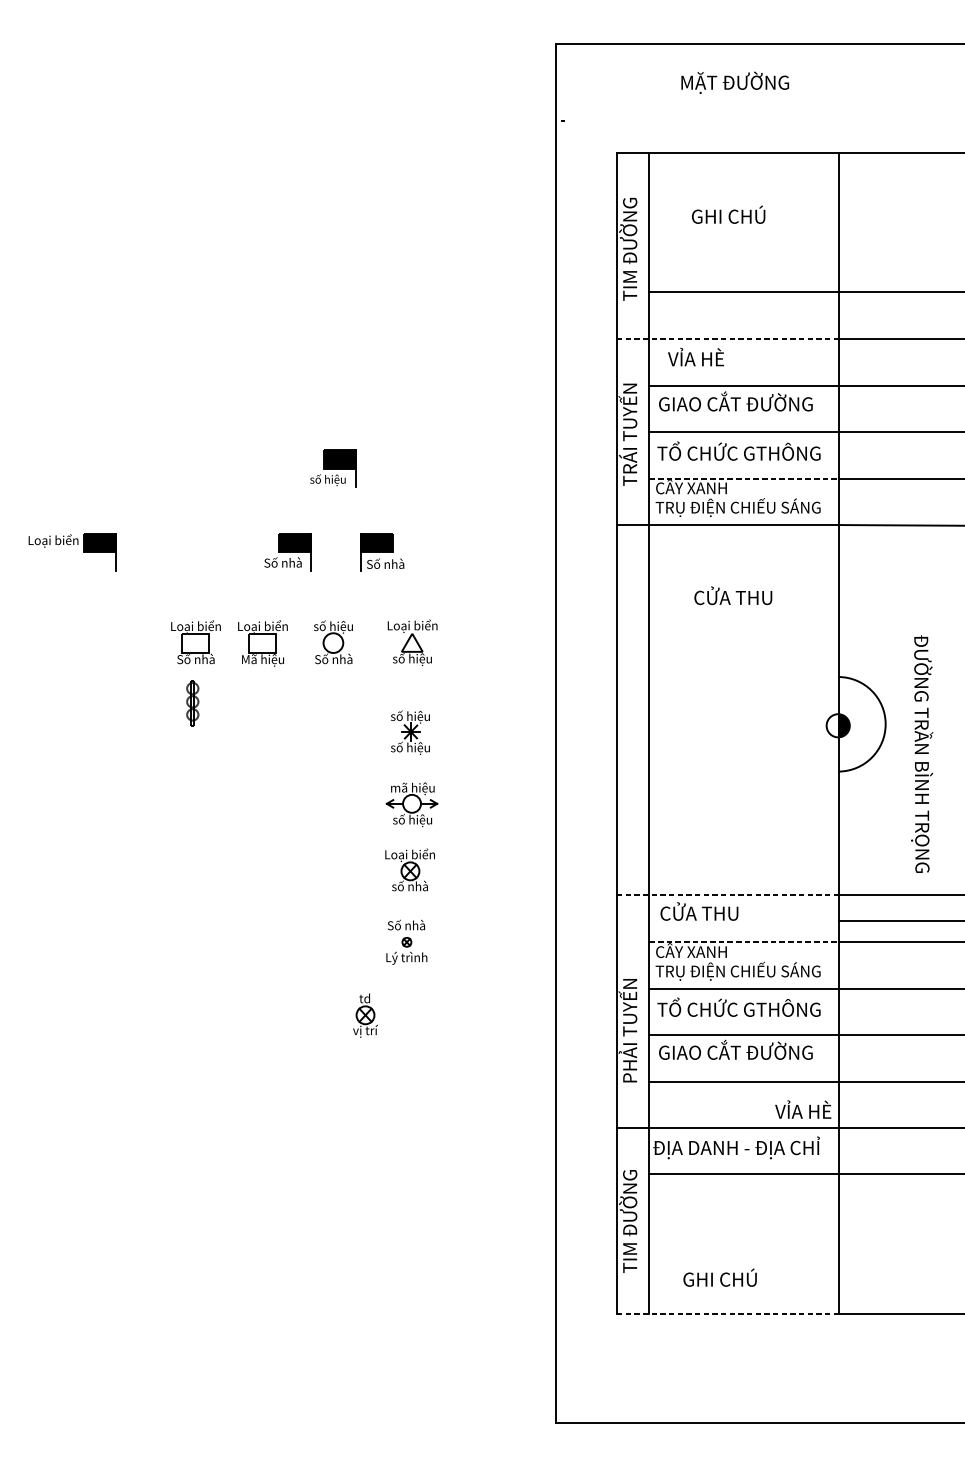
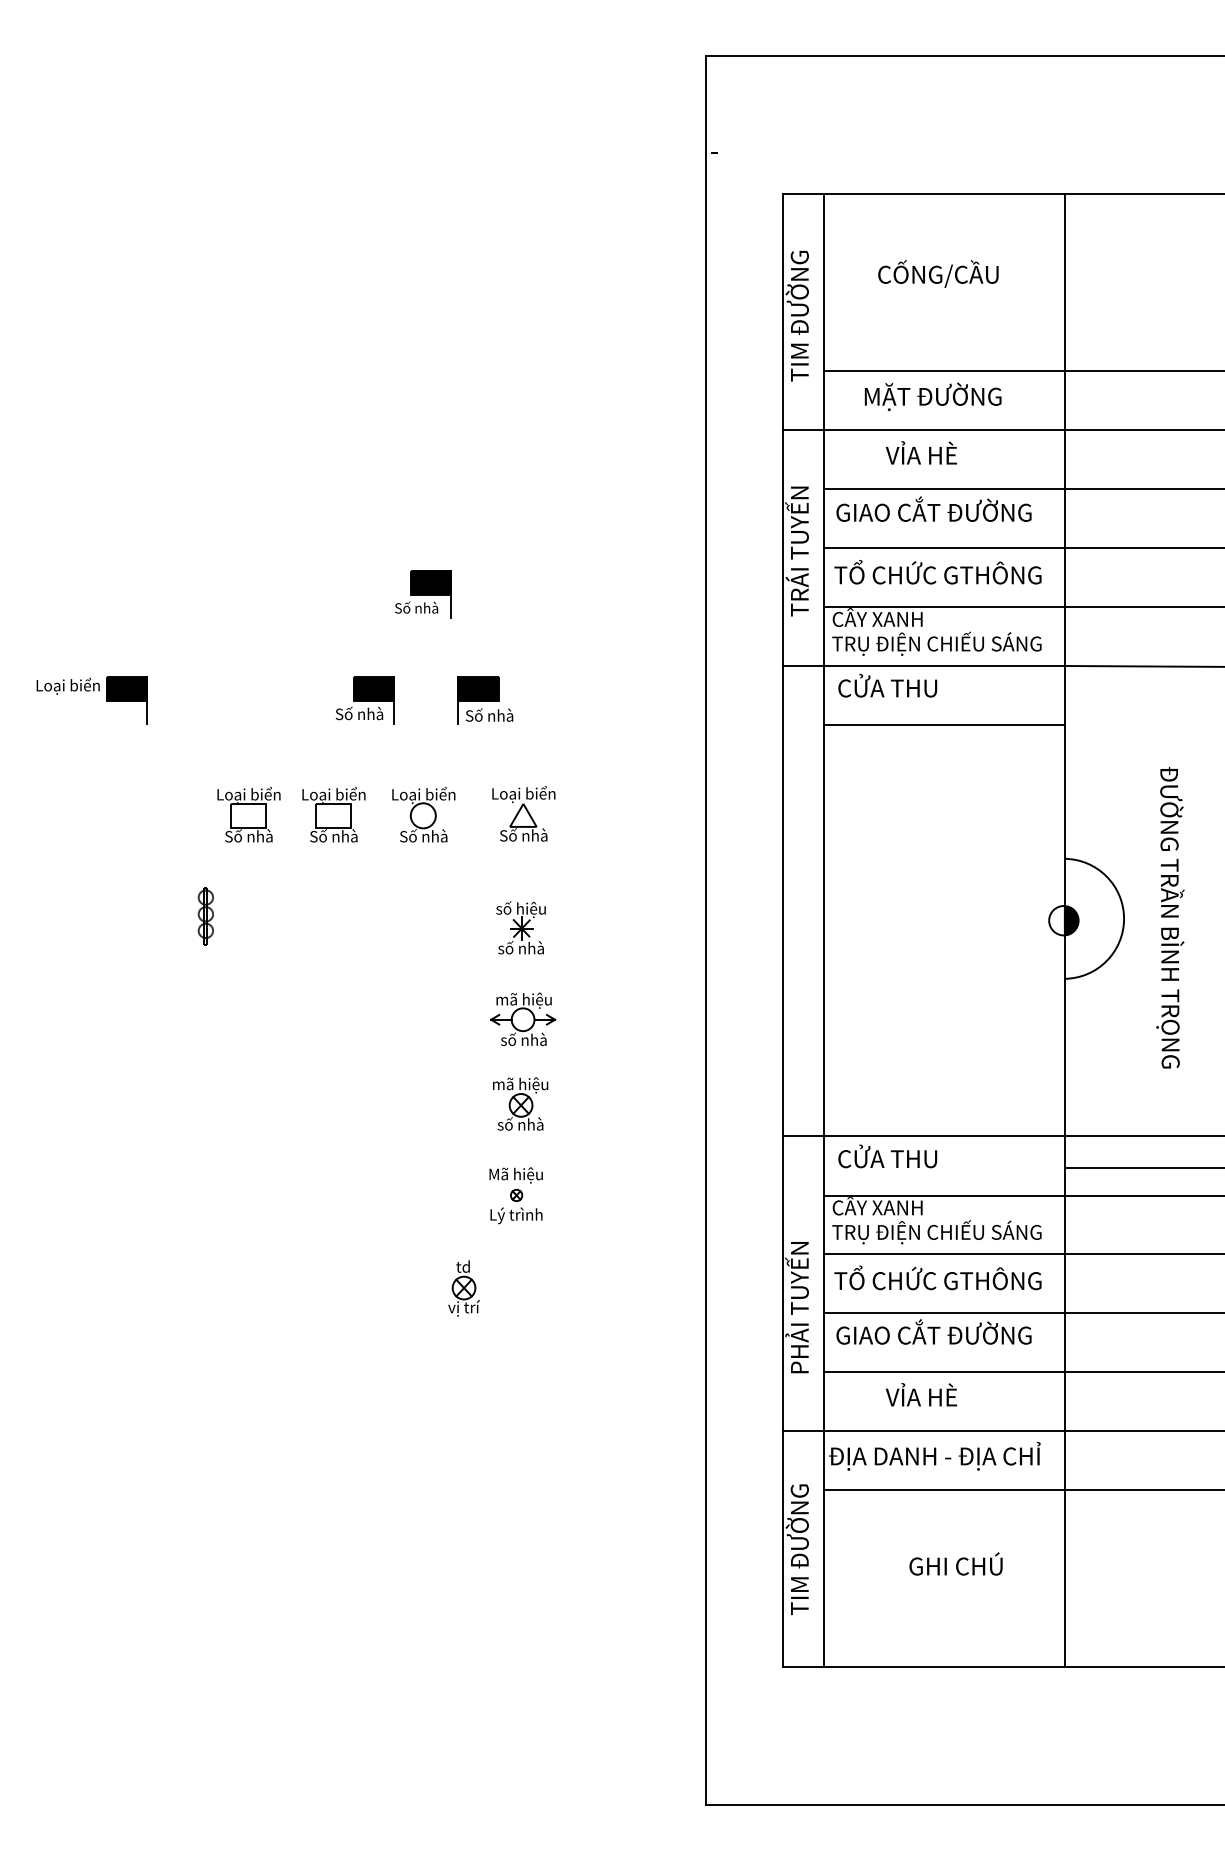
text: (734, 82) -> (932, 396), moved
text: (741, 215) -> (941, 273), GHI CHÚ -> CỐNG/CẦU
line: (727, 339) -> (923, 430), dashed -> solid
text: (696, 356) -> (921, 452), moved
line: (744, 478) -> (944, 607), dashed -> solid
text: (328, 479) -> (416, 608), số hiệu -> Số nhà
line: (744, 571) -> (944, 724), added
text: (733, 595) -> (887, 685), moved
text: (333, 626) -> (423, 794), số hiệu -> Loại biển
text: (412, 659) -> (523, 836), số hiệu -> Số nhà
text: (262, 660) -> (333, 837), Mã hiệu -> Số nhà
part: (192, 703) -> (205, 916), moved
text: (409, 748) -> (520, 949), số hiệu -> số nhà
text: (922, 753) -> (1170, 917), moved
text: (412, 820) -> (523, 1040), số hiệu -> số nhà
text: (409, 854) -> (520, 1084), Loại biển -> mã hiệu
line: (727, 895) -> (923, 1135), dashed -> solid
text: (406, 925) -> (515, 1174), Số nhà -> Mã hiệu
line: (744, 942) -> (944, 1195), dashed -> solid
text: (803, 1109) -> (921, 1394), moved
text: (719, 1277) -> (955, 1563), moved
line: (727, 1313) -> (923, 1666), dashed -> solid

